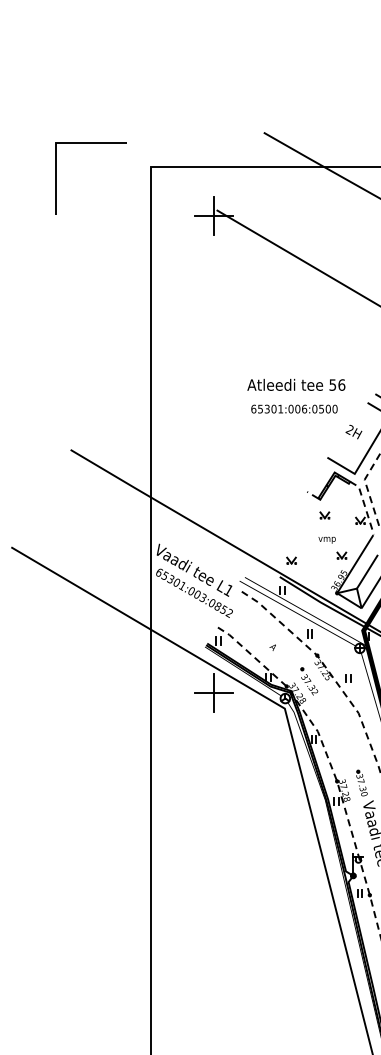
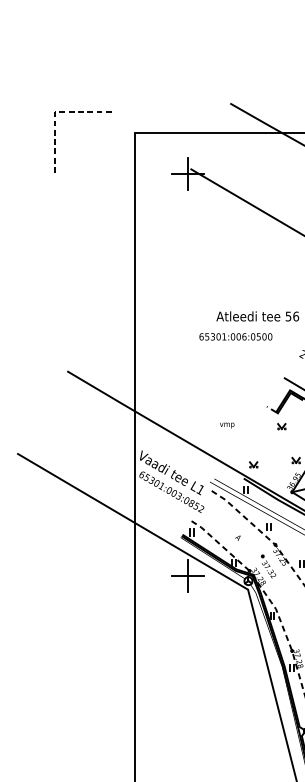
line: (55, 143) -> (54, 112), solid -> dashed
text: (294, 408) -> (235, 336), moved
text: (326, 539) -> (226, 424), moved

